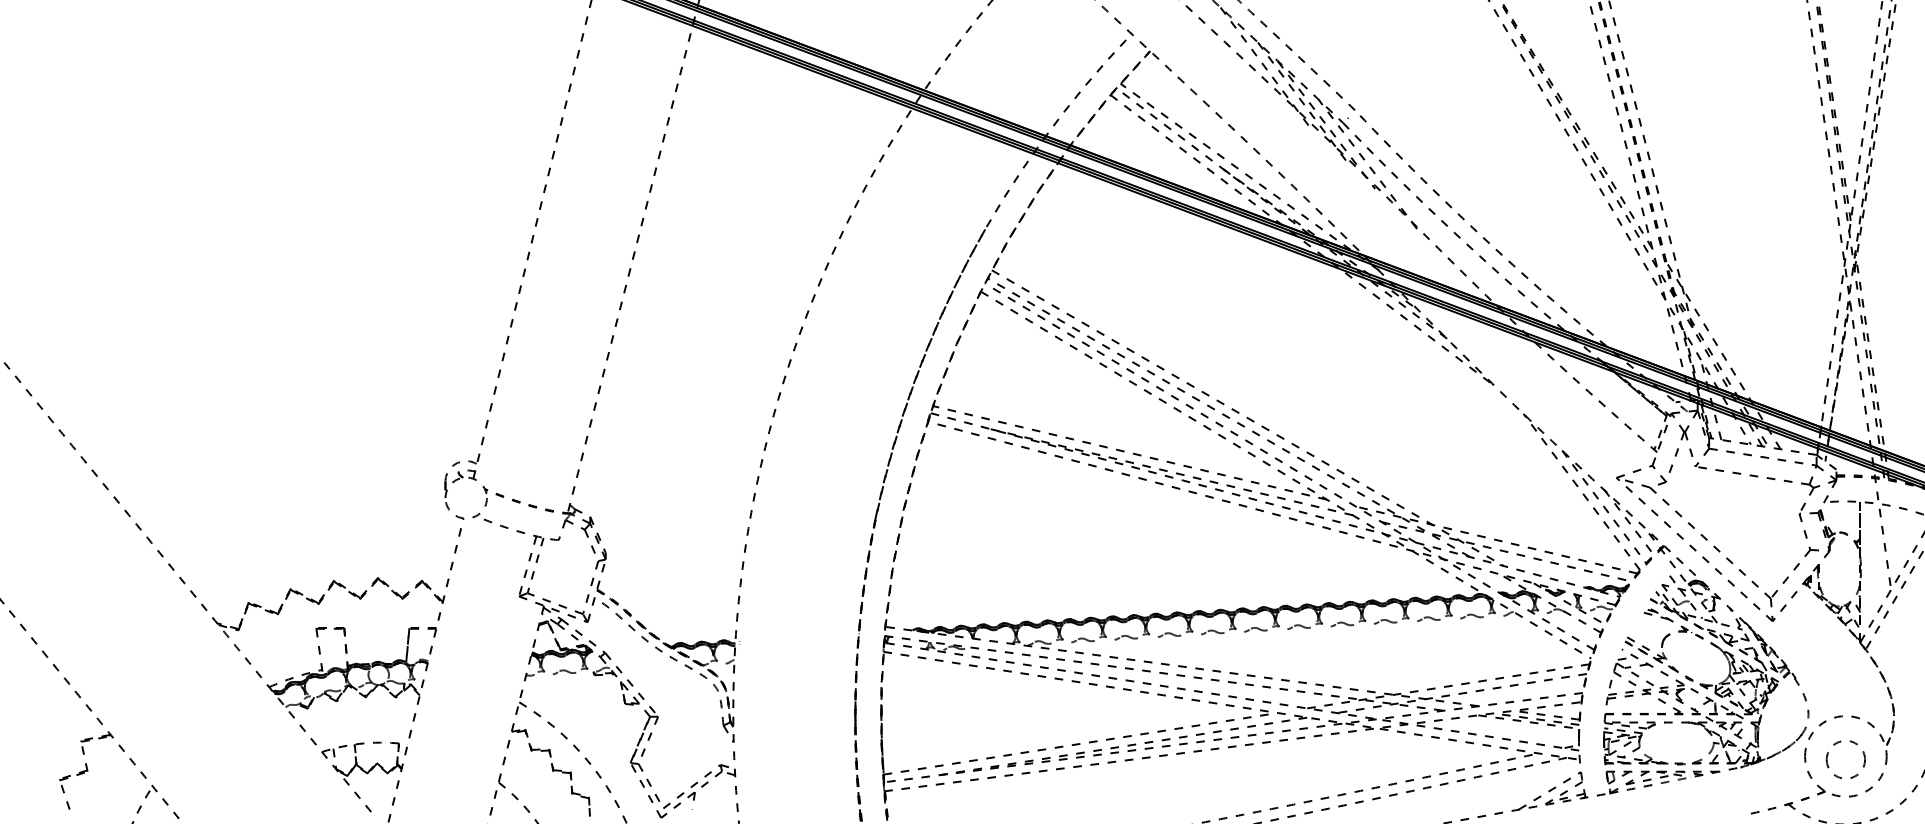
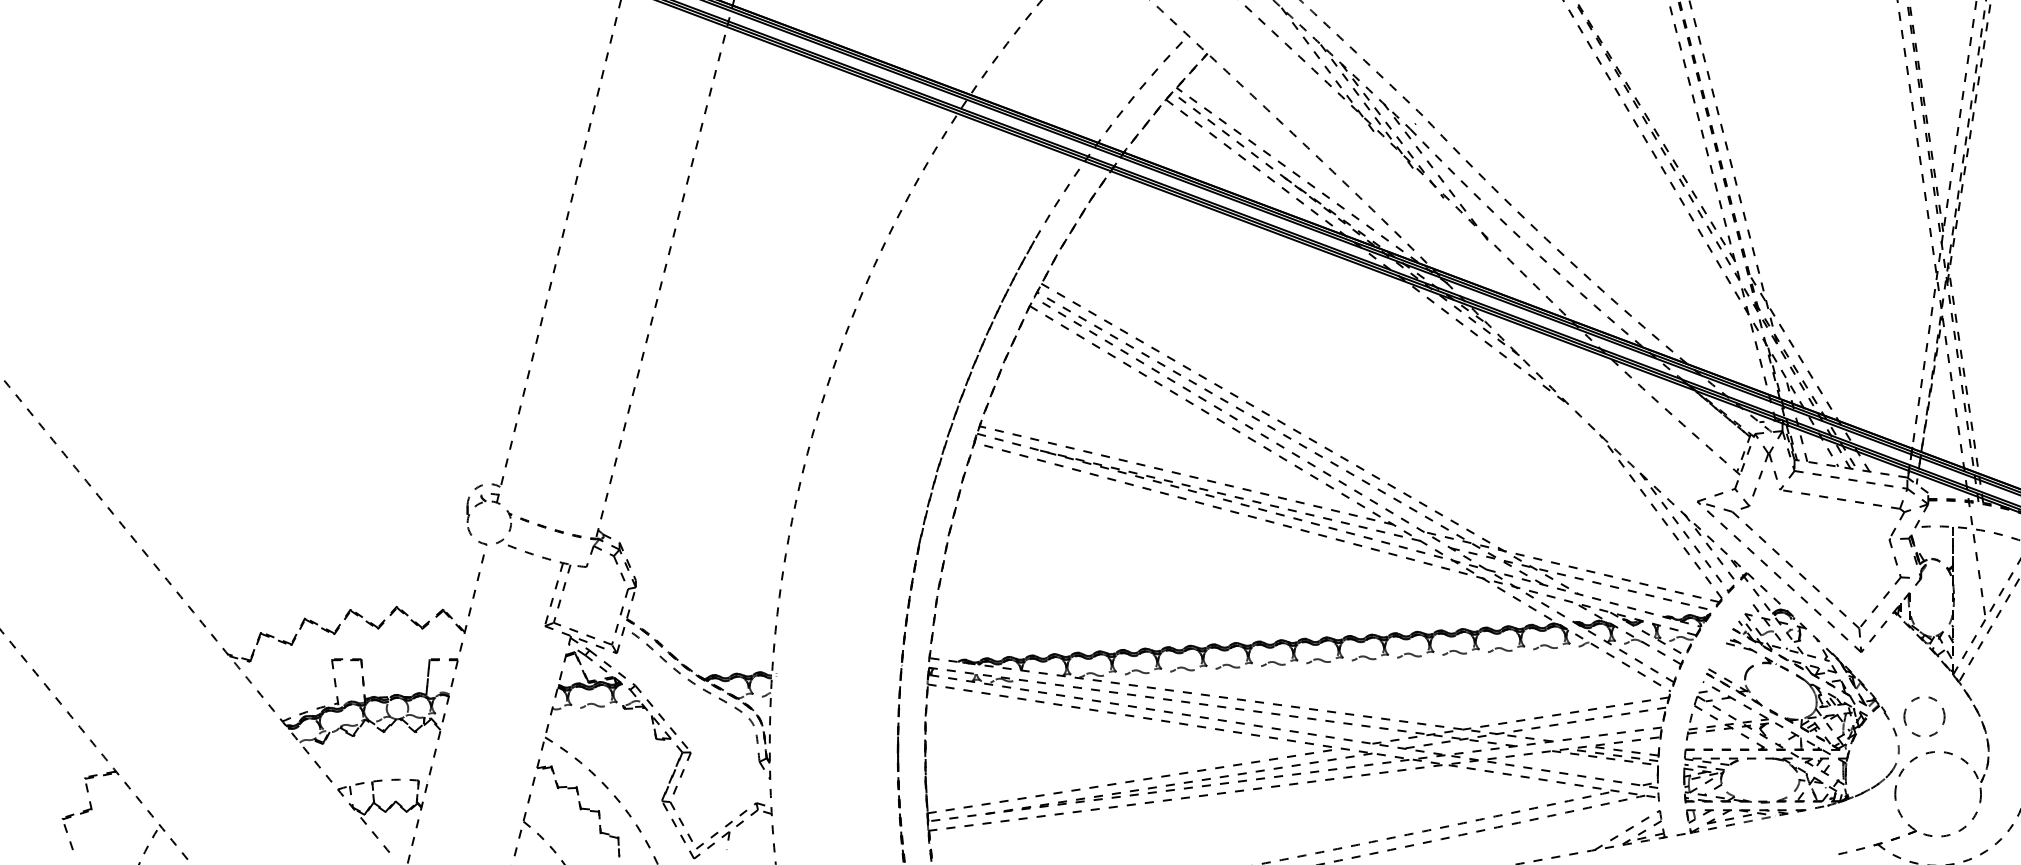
part: (1841, 742) -> (1919, 698), moved

